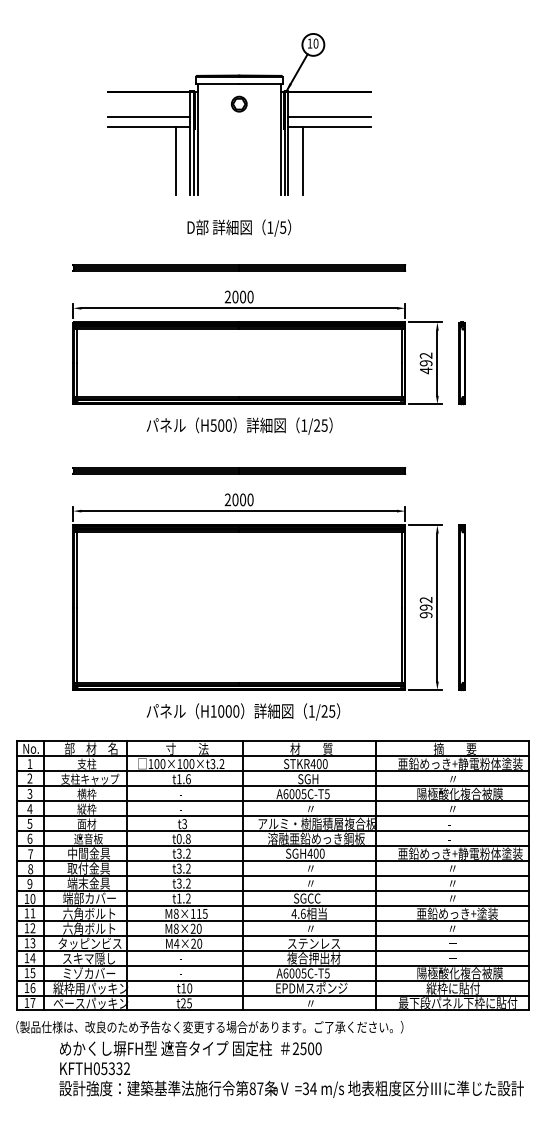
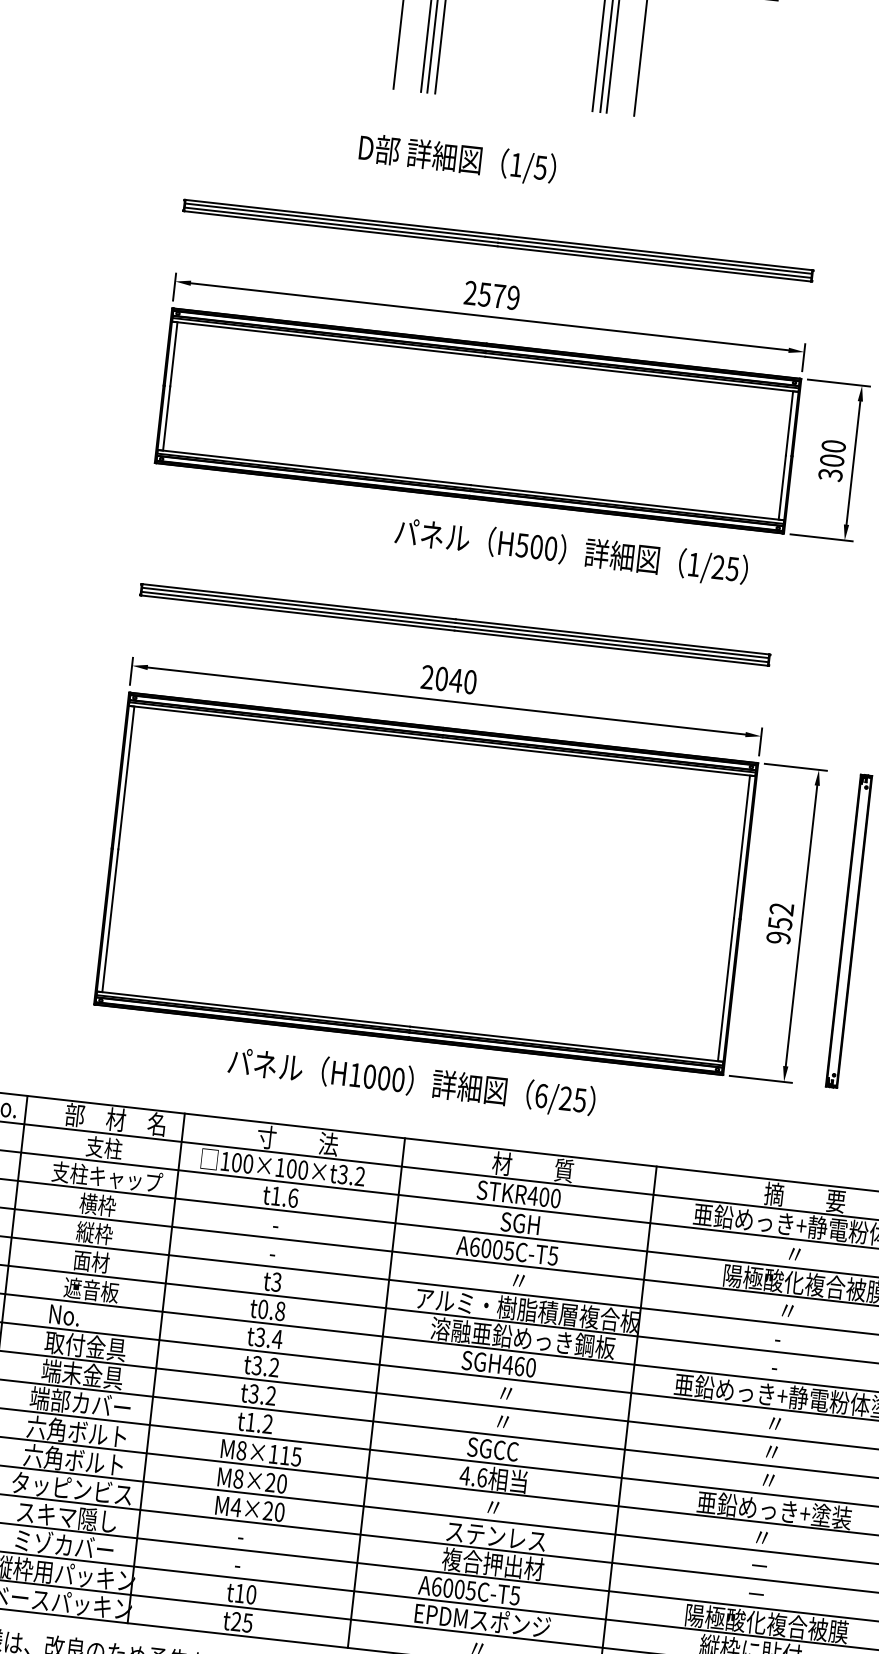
text: (239, 227) -> (458, 158), moved
text: (242, 296) -> (498, 295), 2000 -> 2579
text: (425, 363) -> (830, 460), 492 -> 300
text: (239, 425) -> (571, 550), moved
text: (242, 499) -> (455, 679), 2000 -> 2040
text: (425, 607) -> (778, 923), 992 -> 952
text: (311, 711) -> (540, 1096), 1/25 -> 6/25
text: (89, 853) -> (90, 1317), 中間金具 -> No.
text: (188, 853) -> (277, 1338), t3.2 -> t3.4
text: (315, 853) -> (518, 1365), SGH400 -> SGH460

